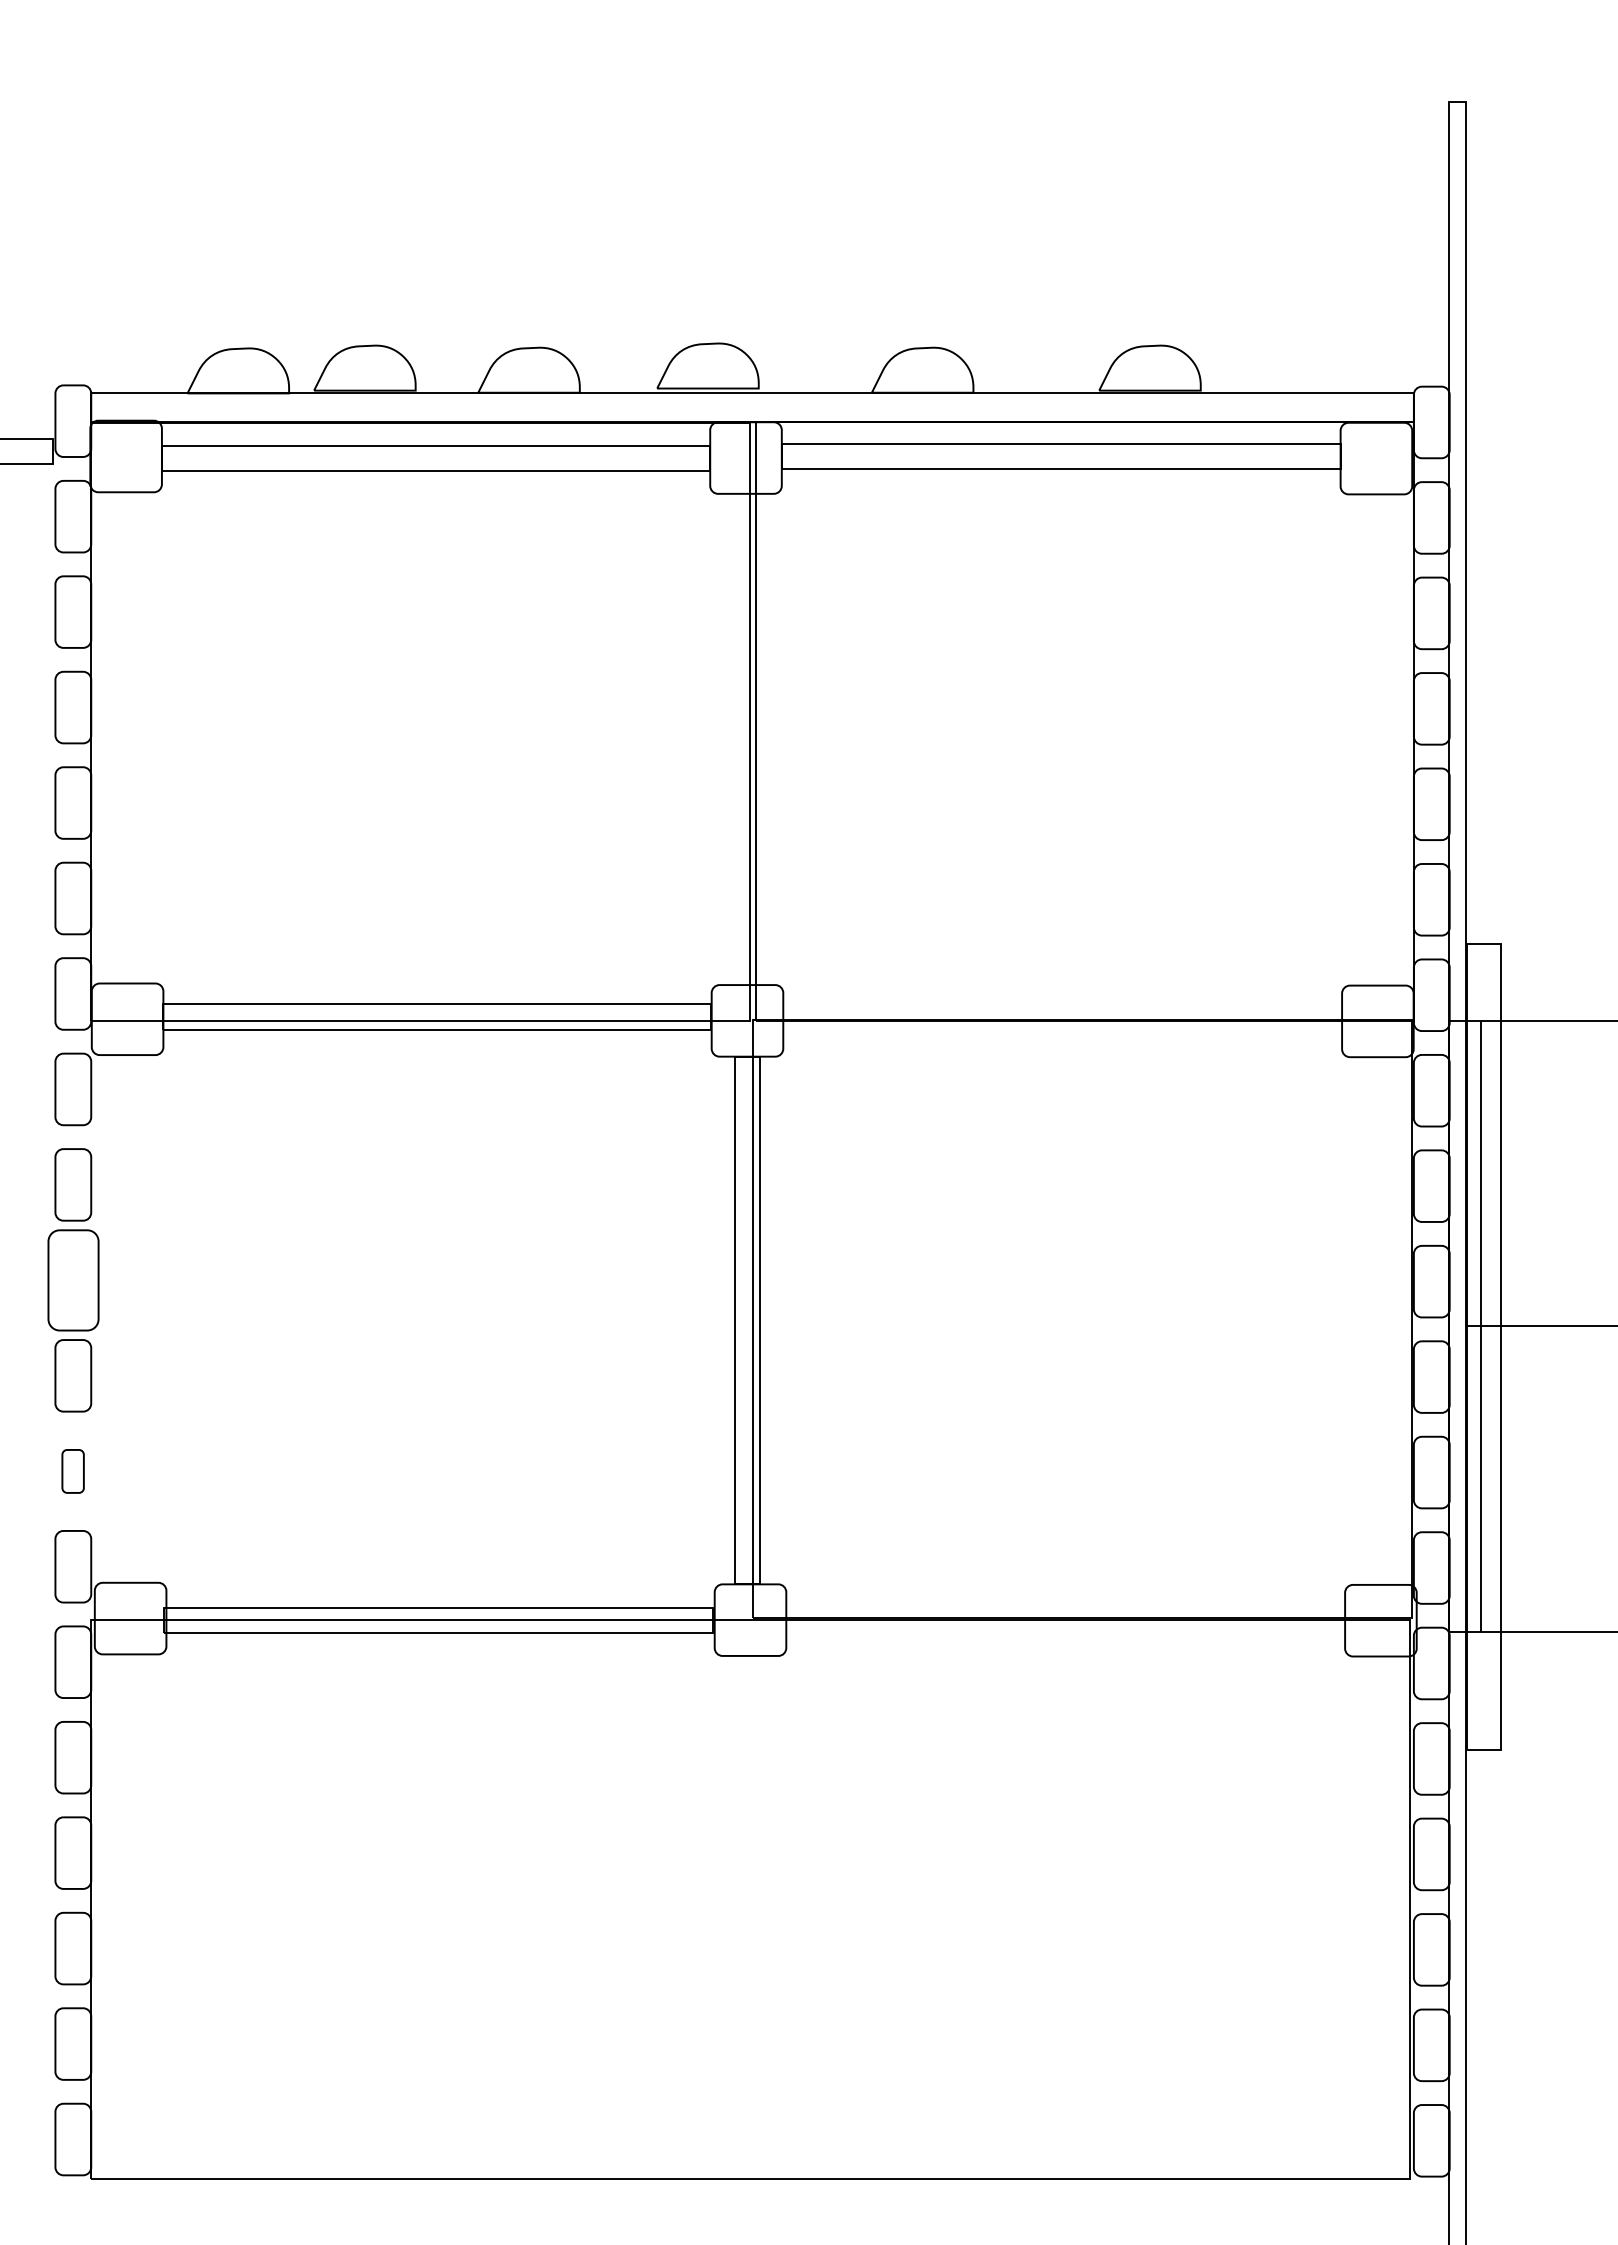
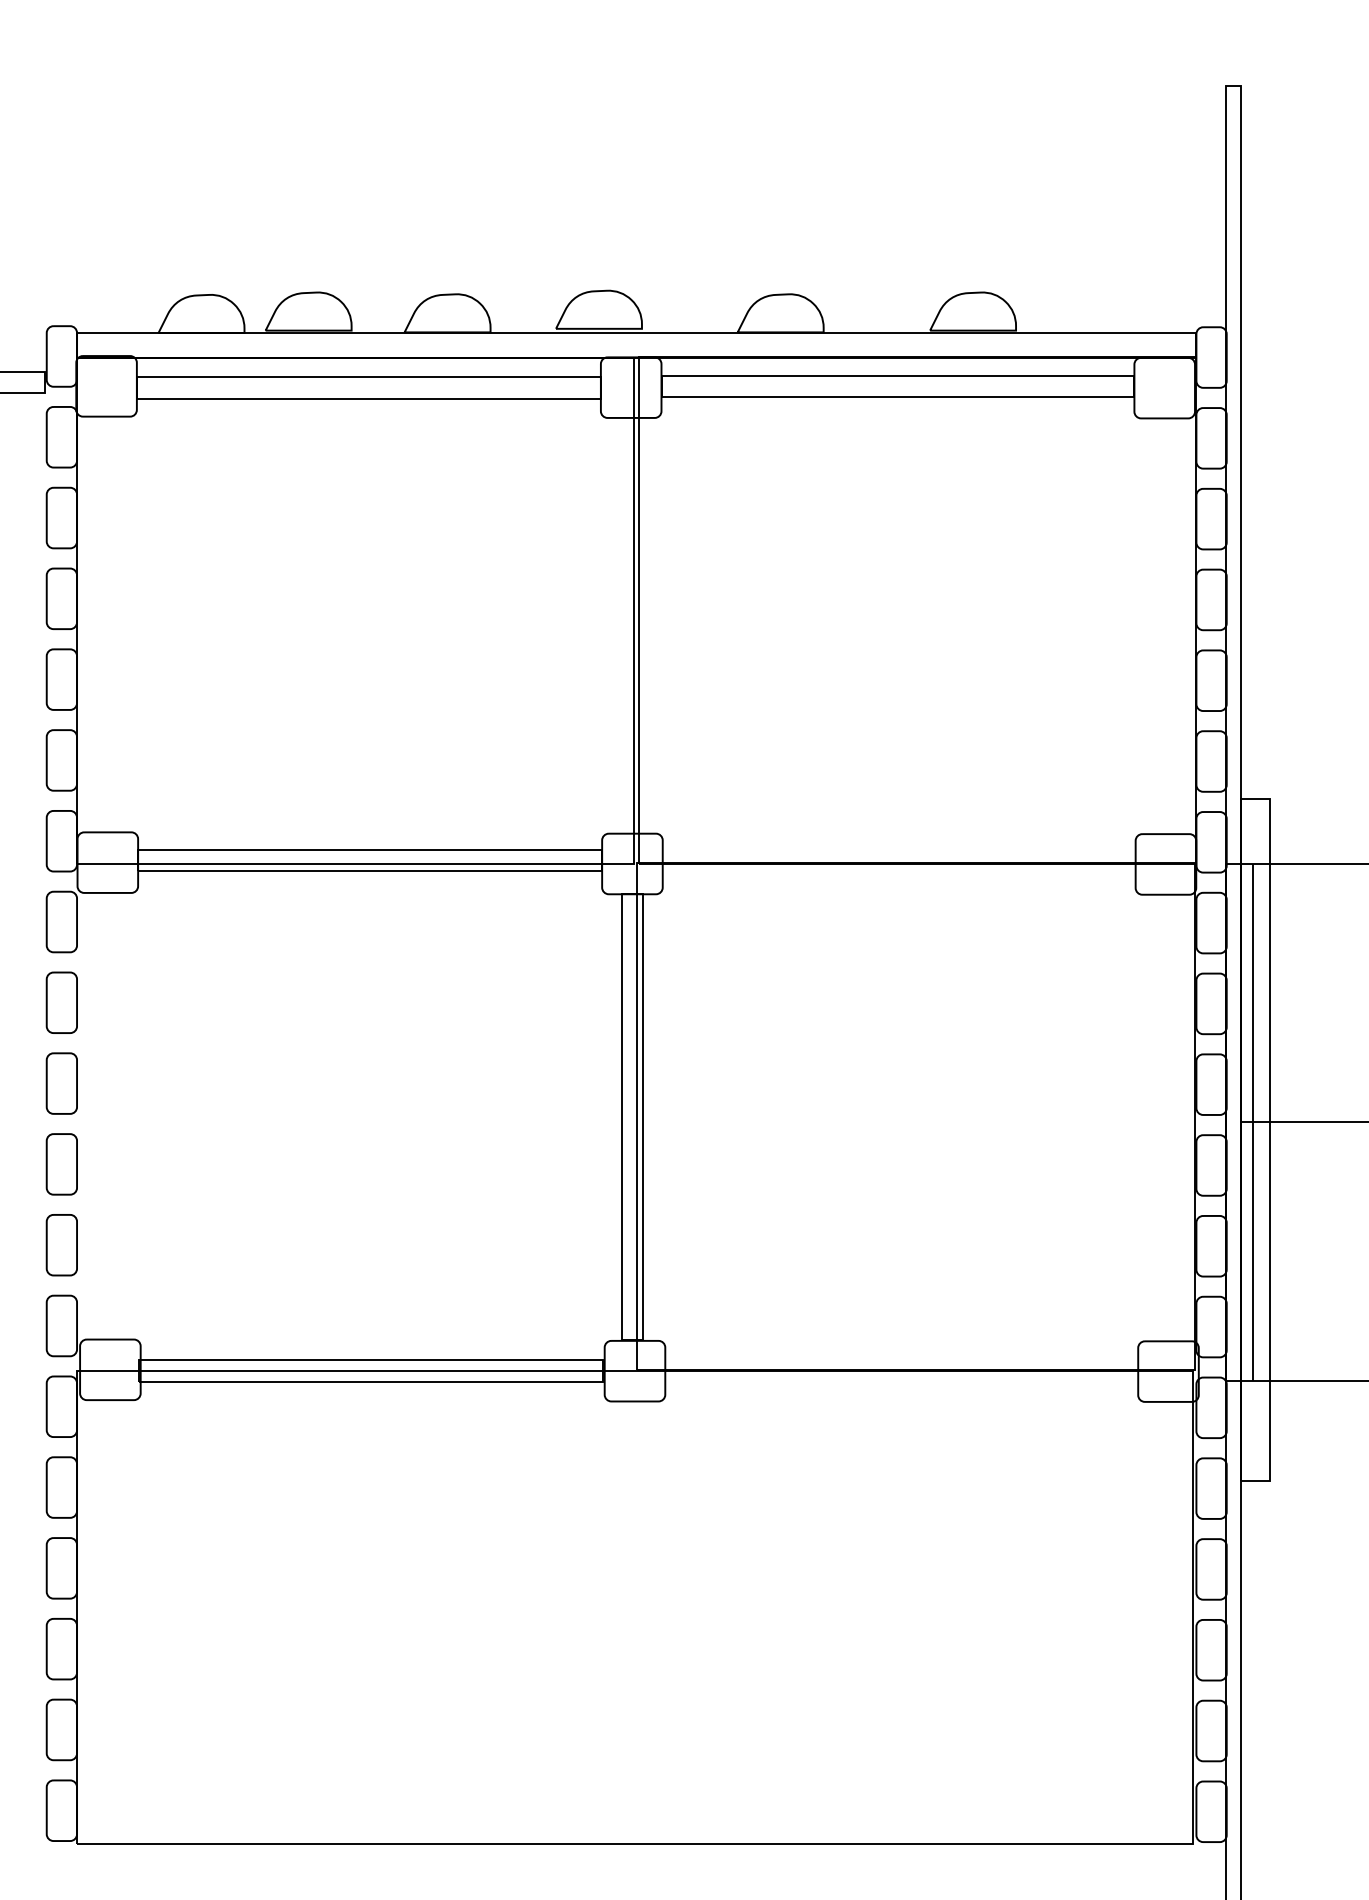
part: (72, 1280) -> (61, 1083), size x0.71
part: (72, 1471) -> (61, 1245), size x1.67

